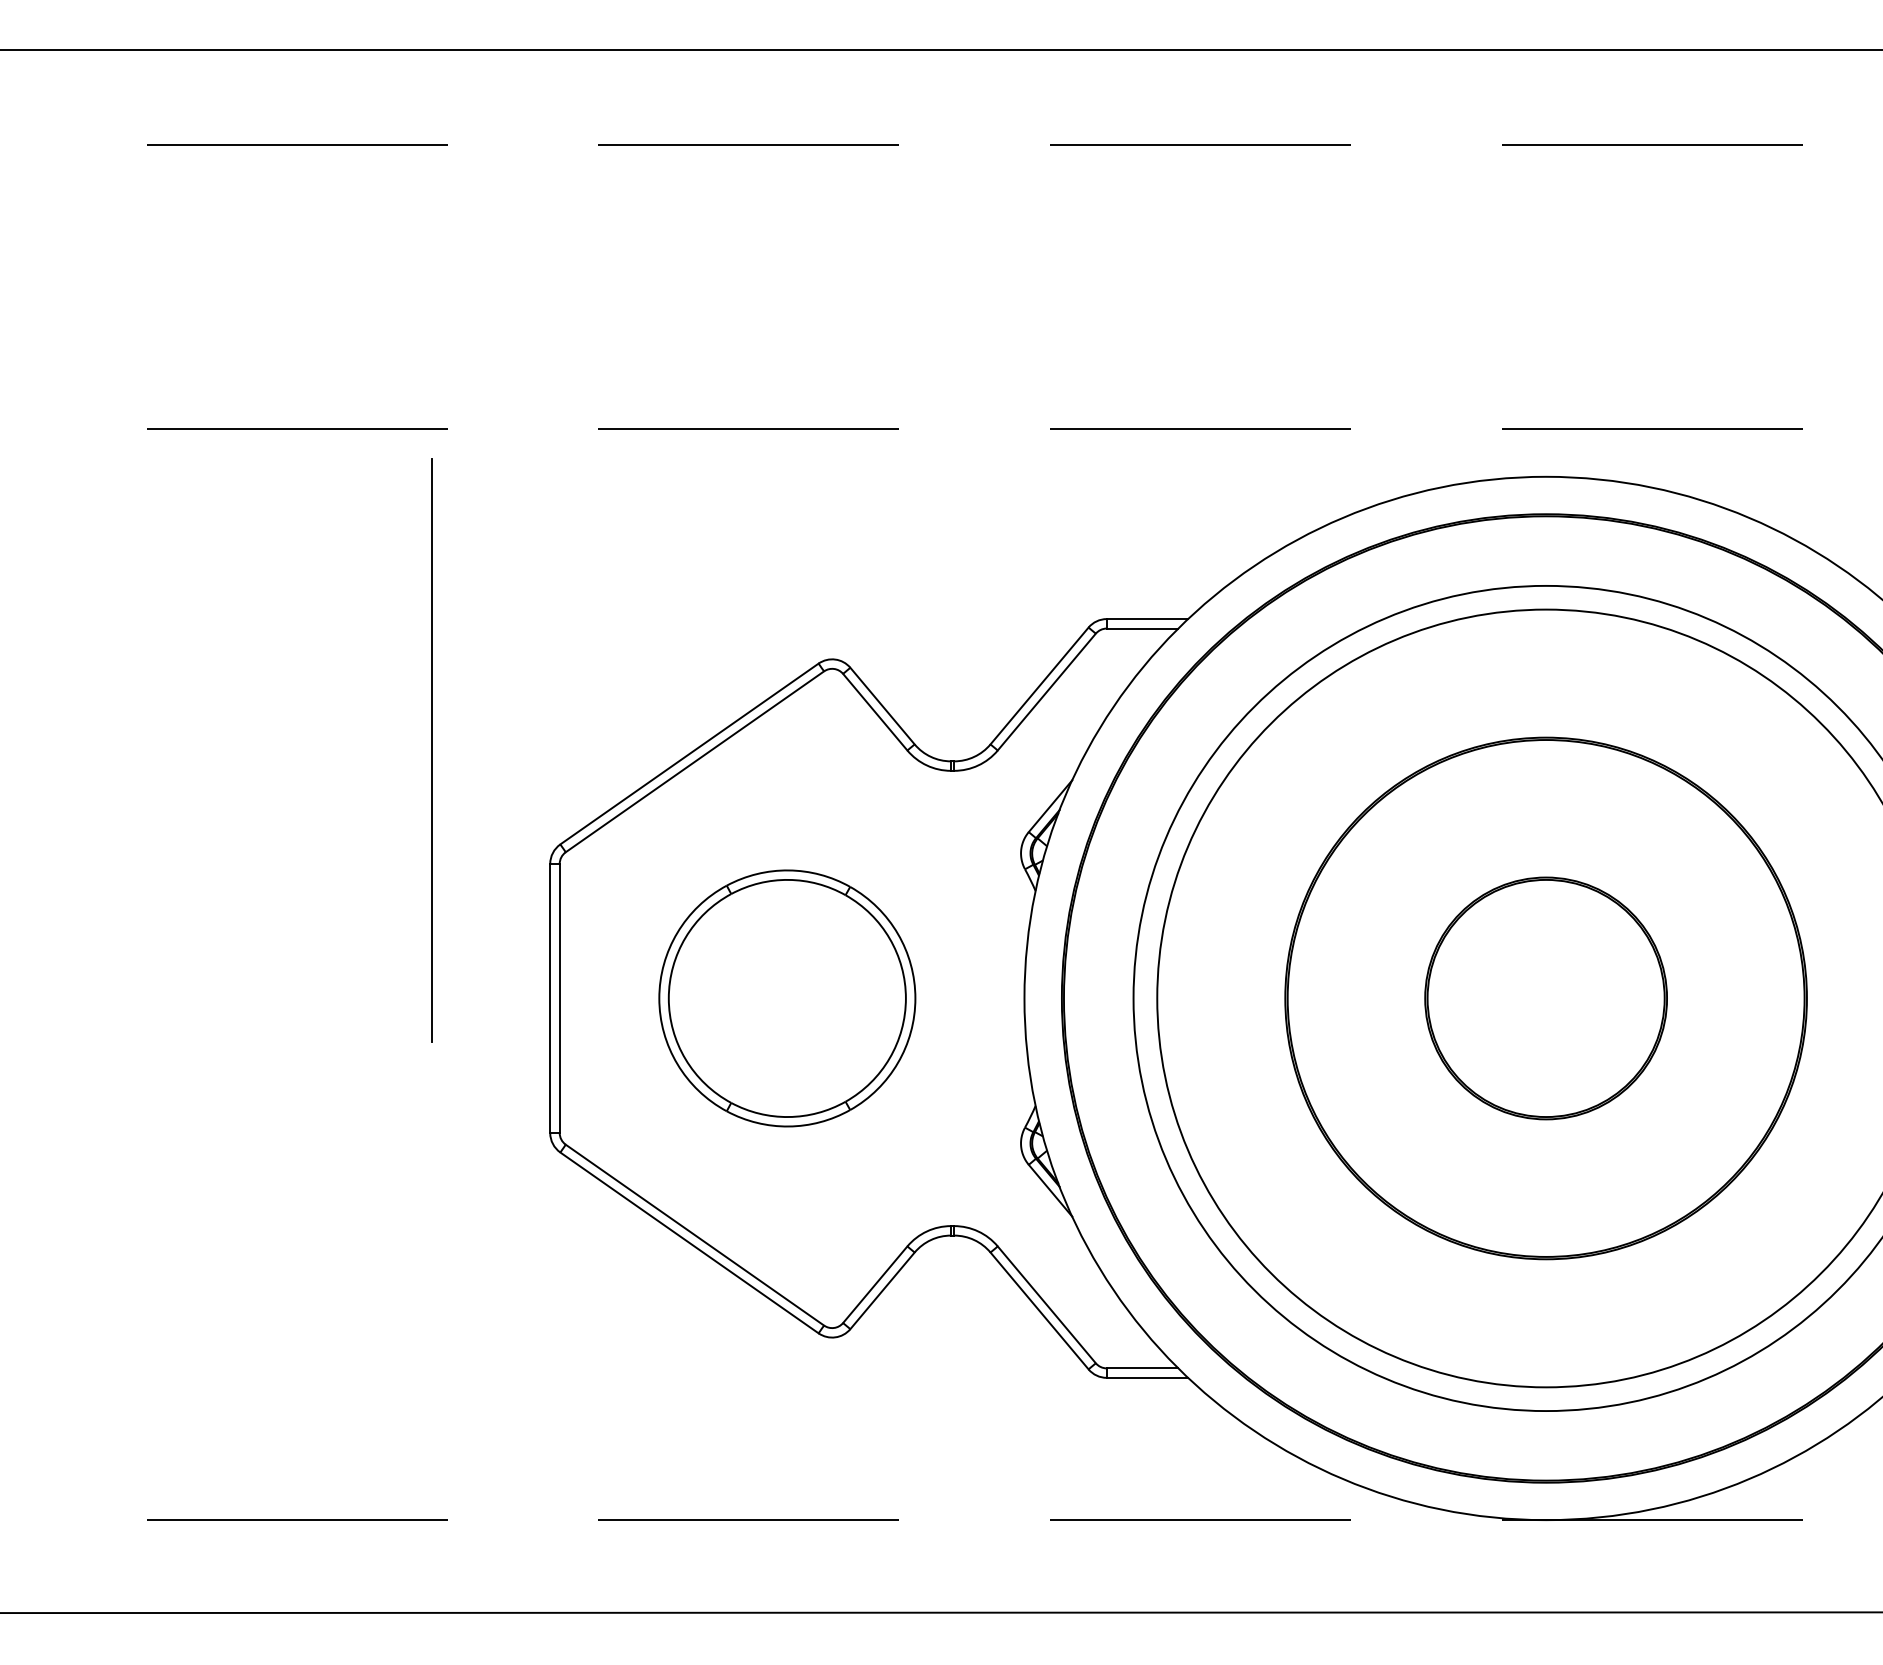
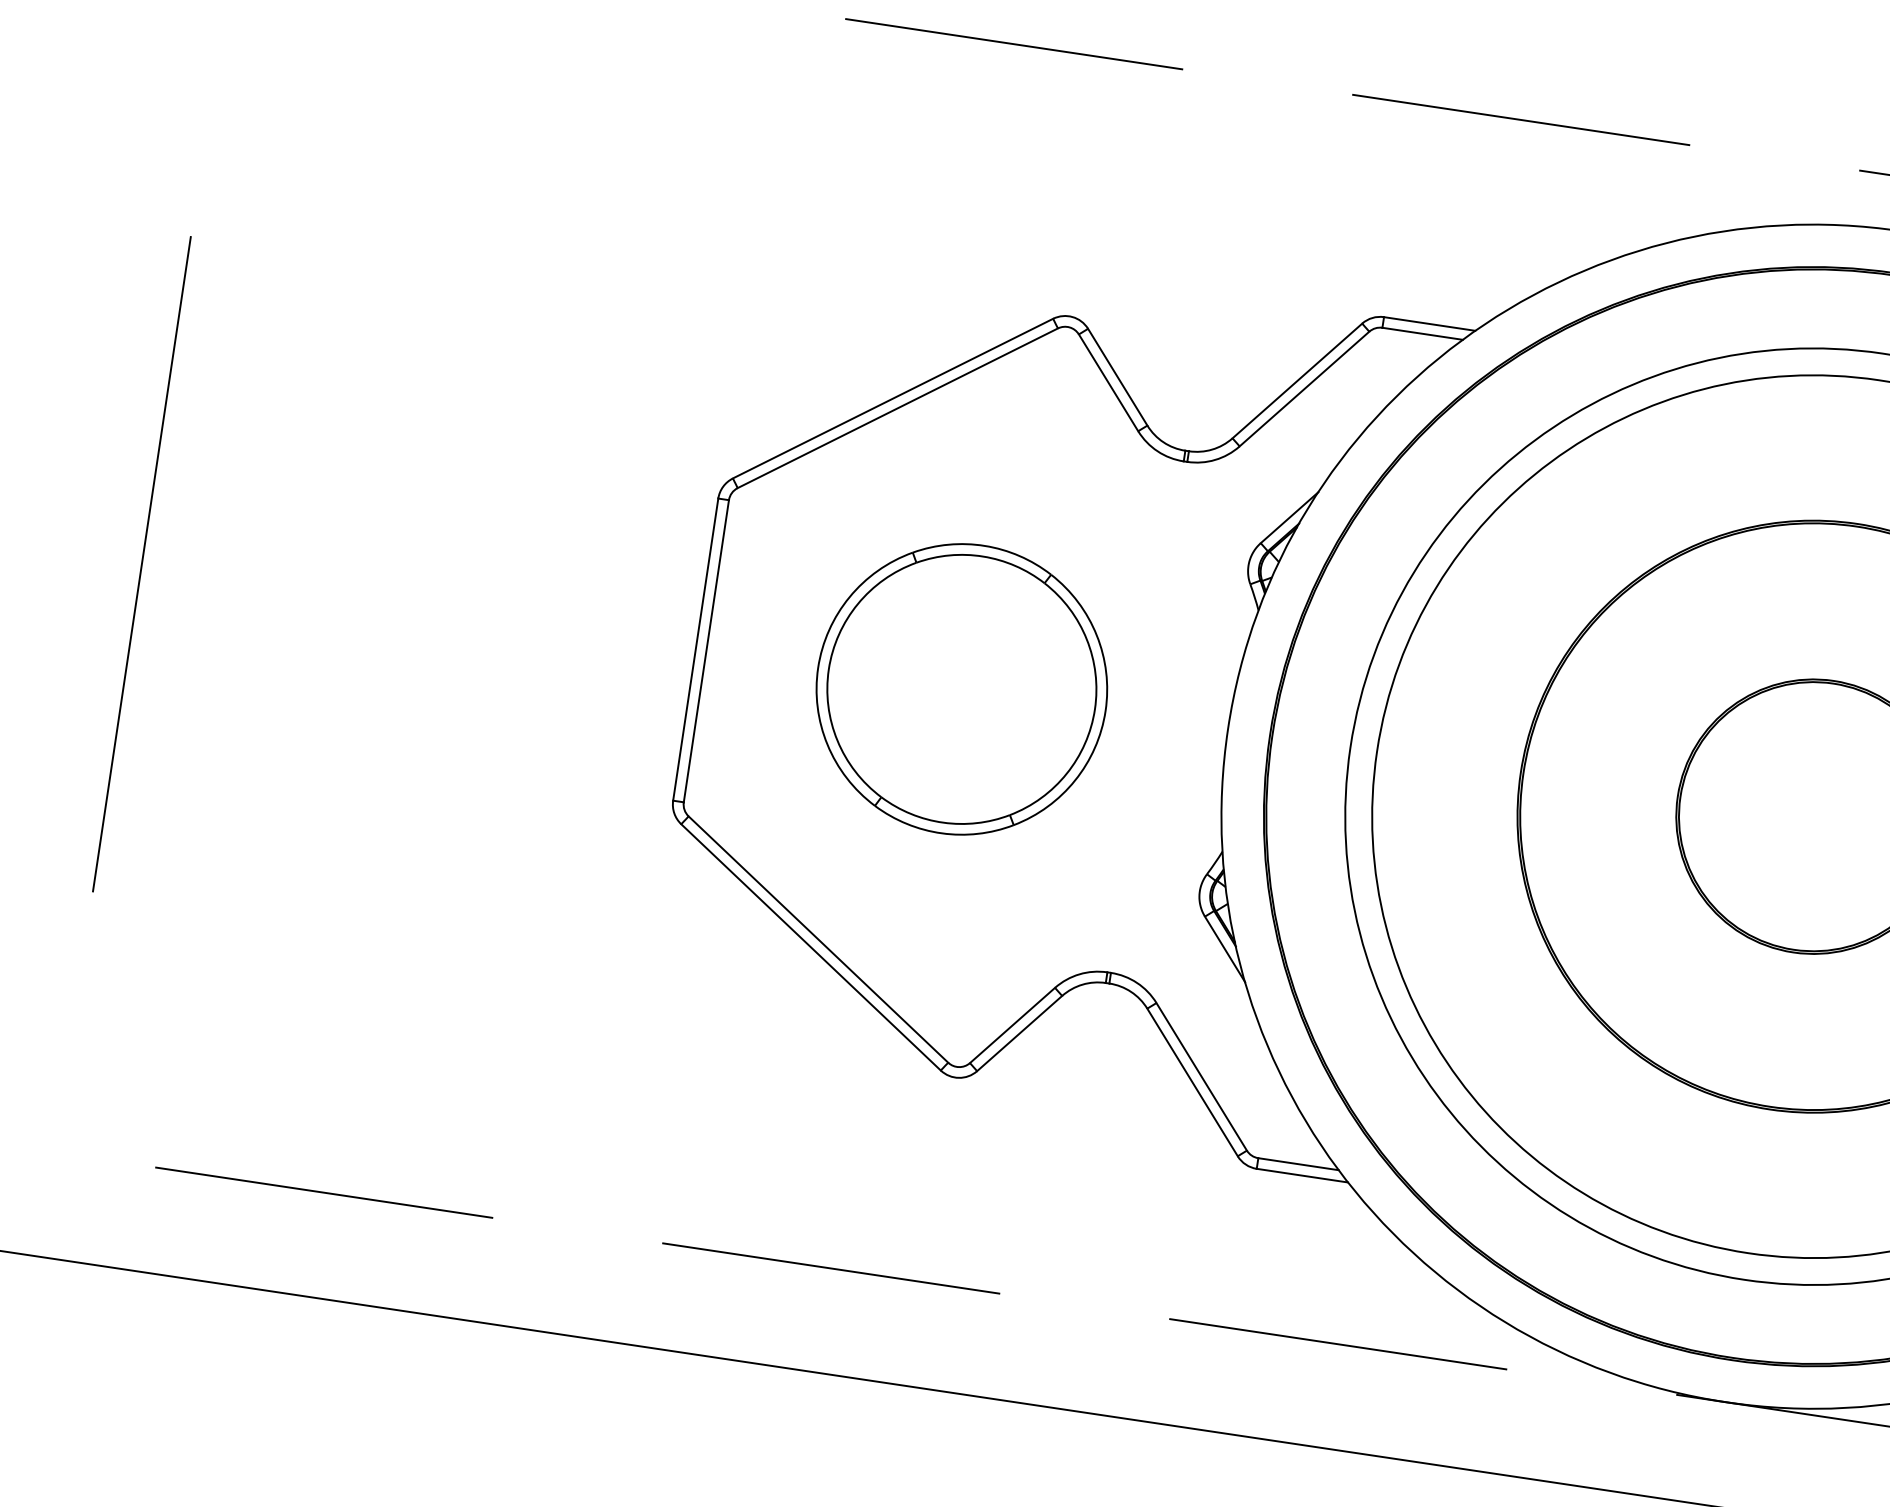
line: (431, 750) -> (140, 564), moved

